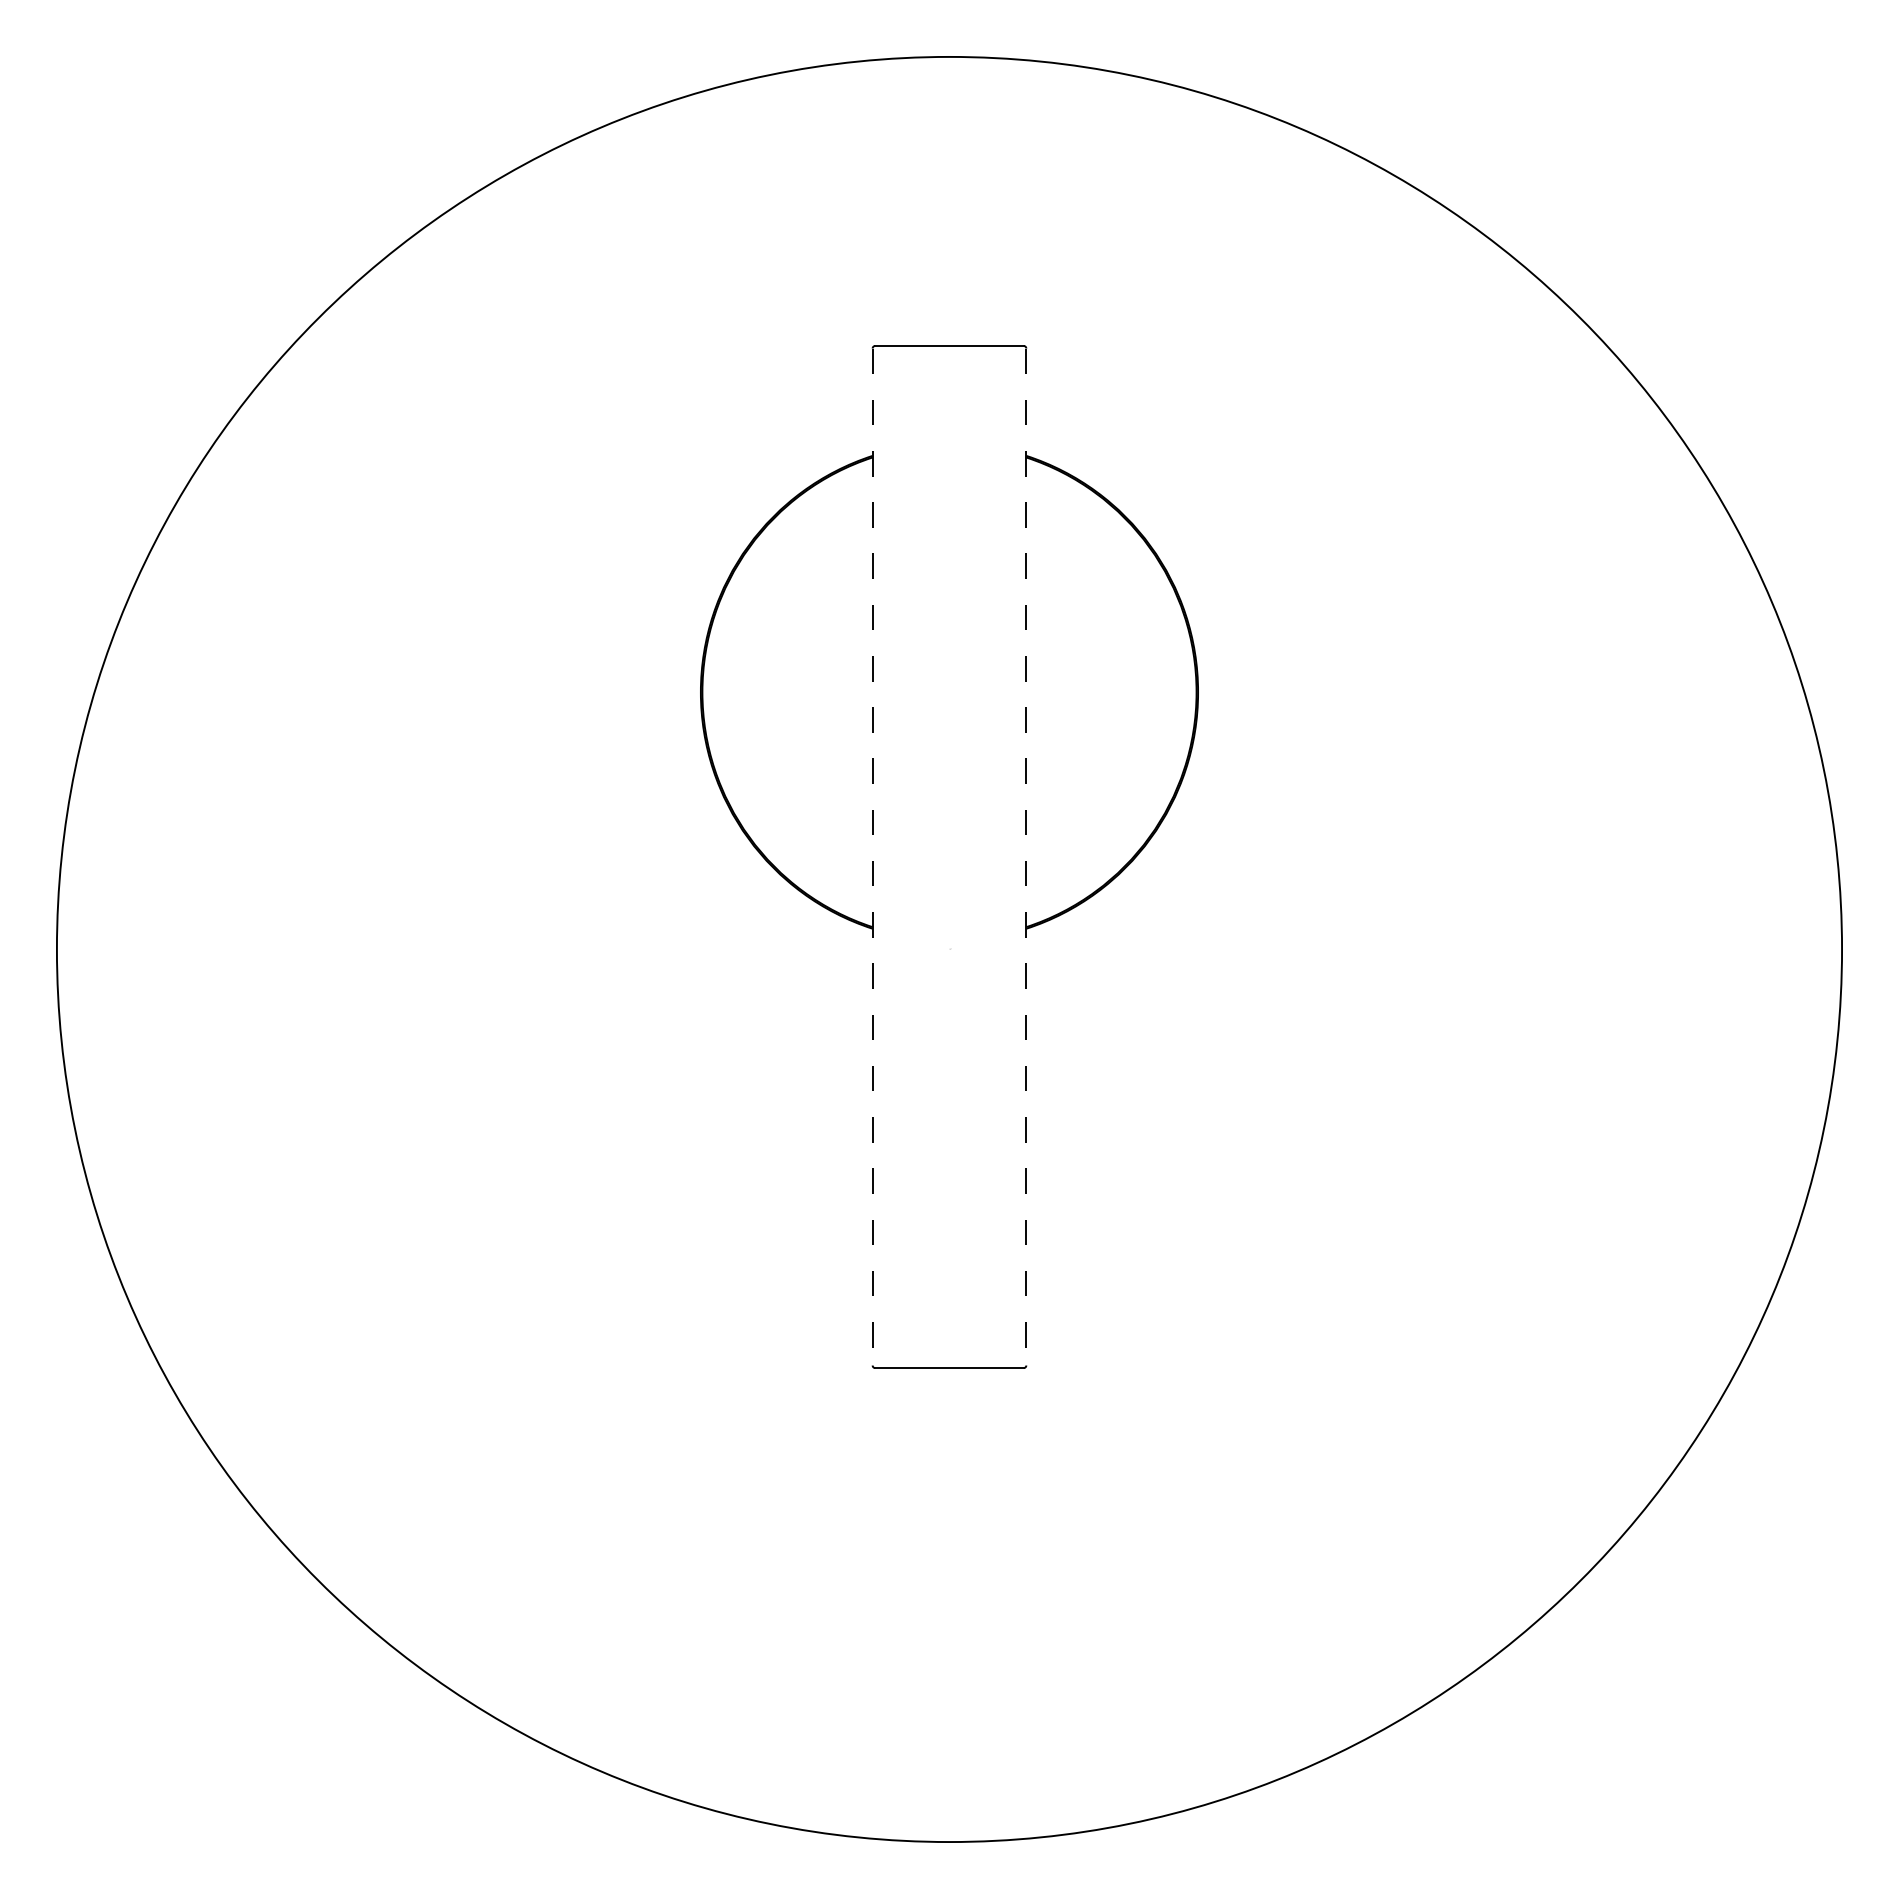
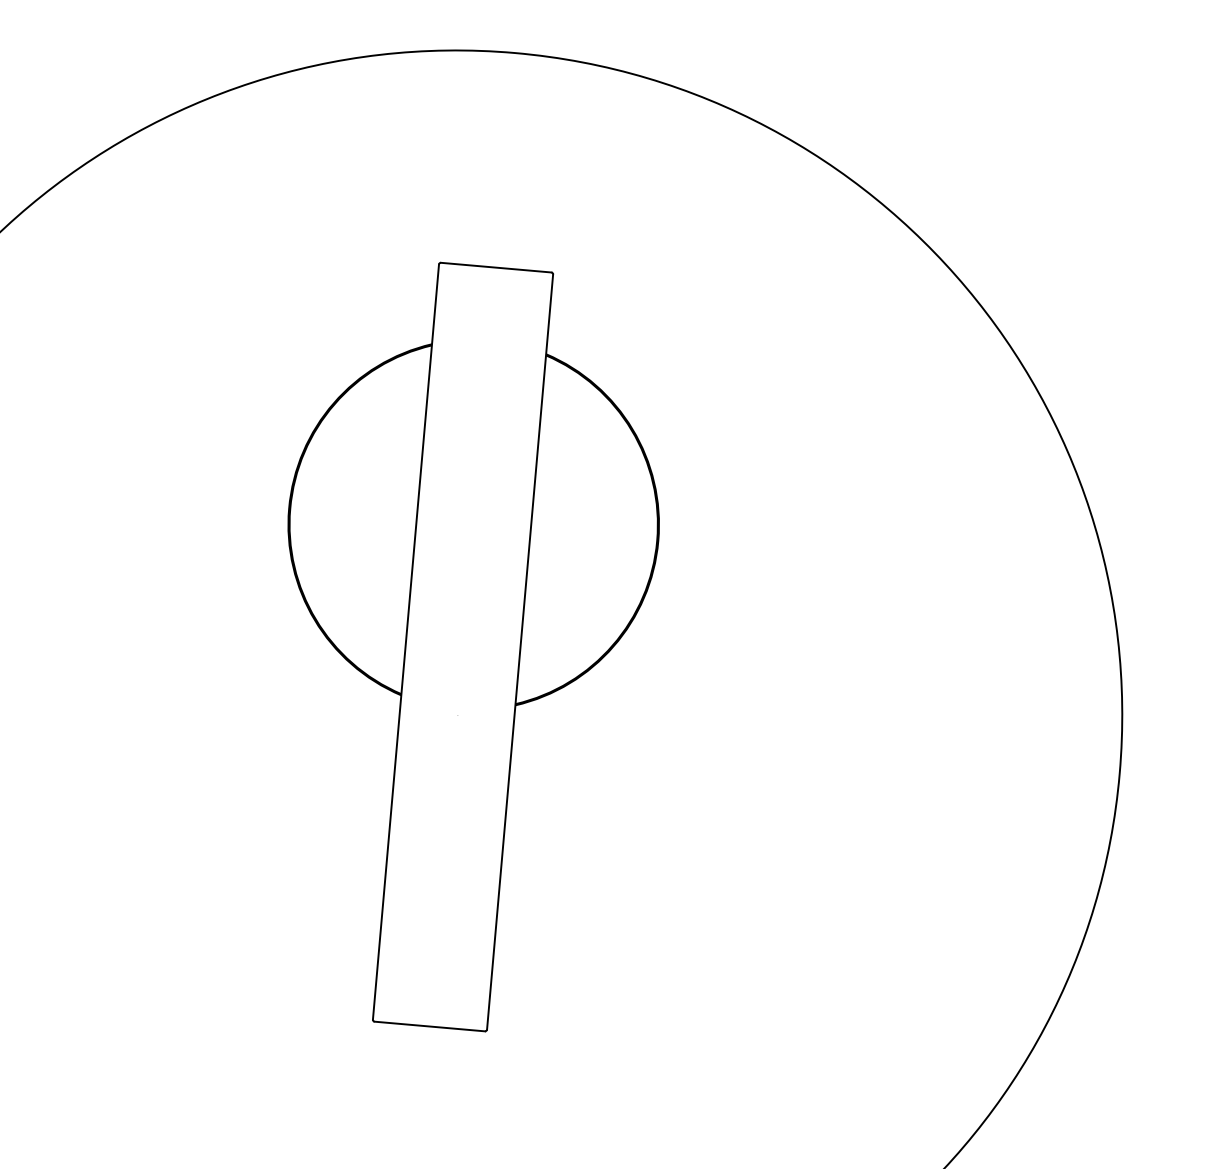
line: (872, 857) -> (405, 642), dashed -> solid
line: (1026, 857) -> (520, 652), dashed -> solid

